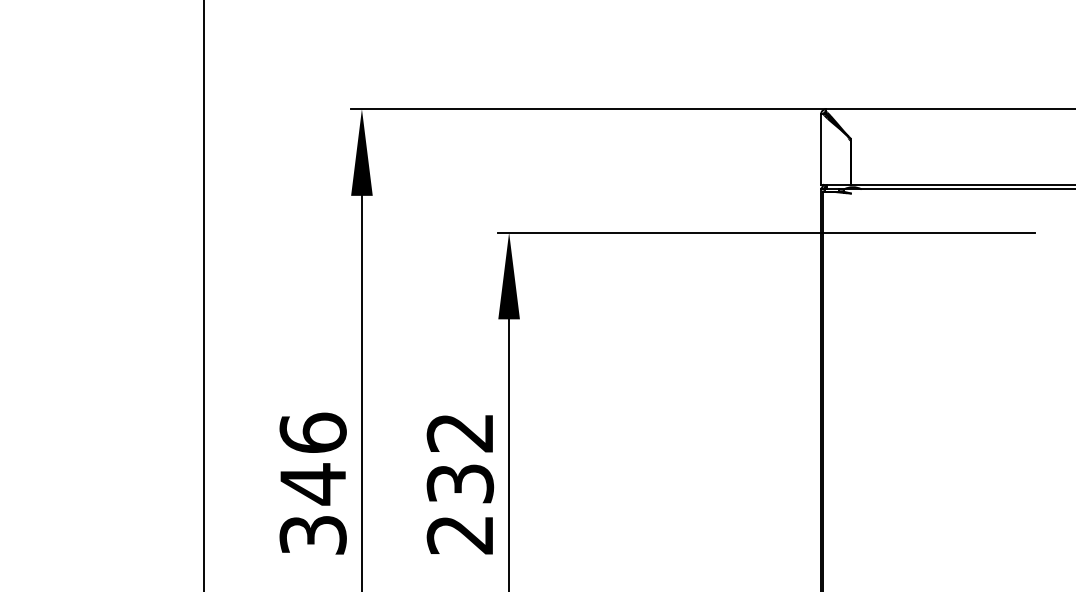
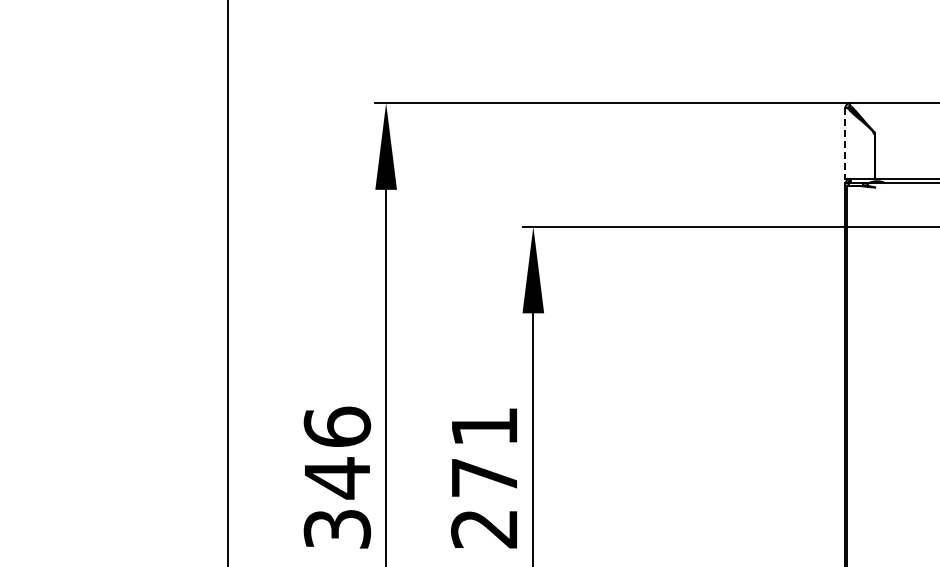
line: (821, 150) -> (845, 144), solid -> dashed
text: (460, 458) -> (484, 452), 232 -> 271

